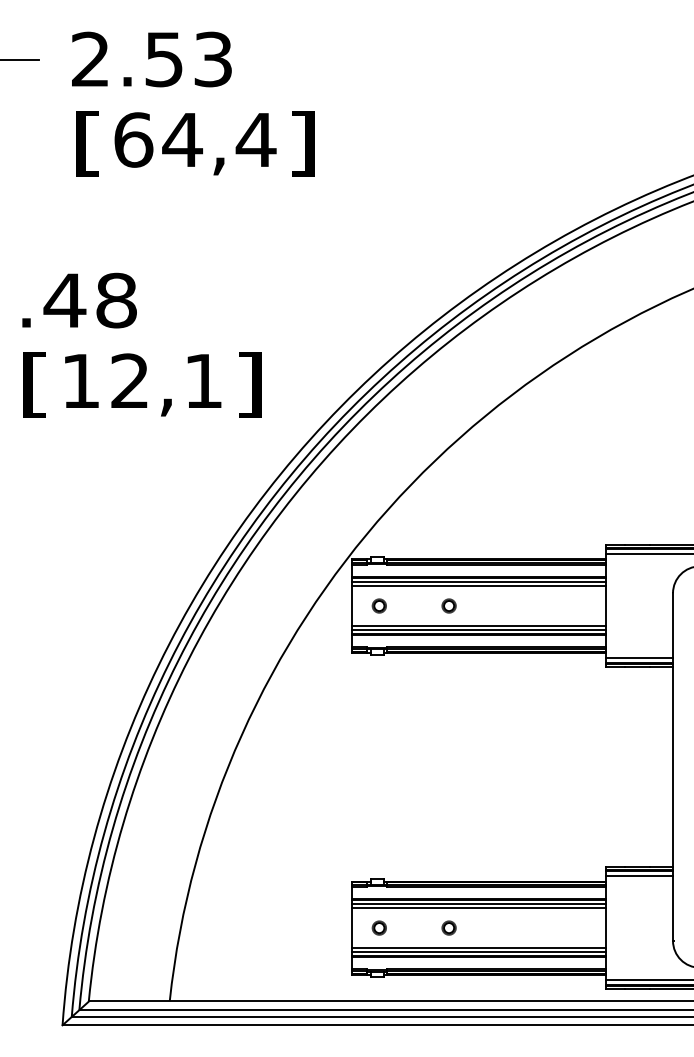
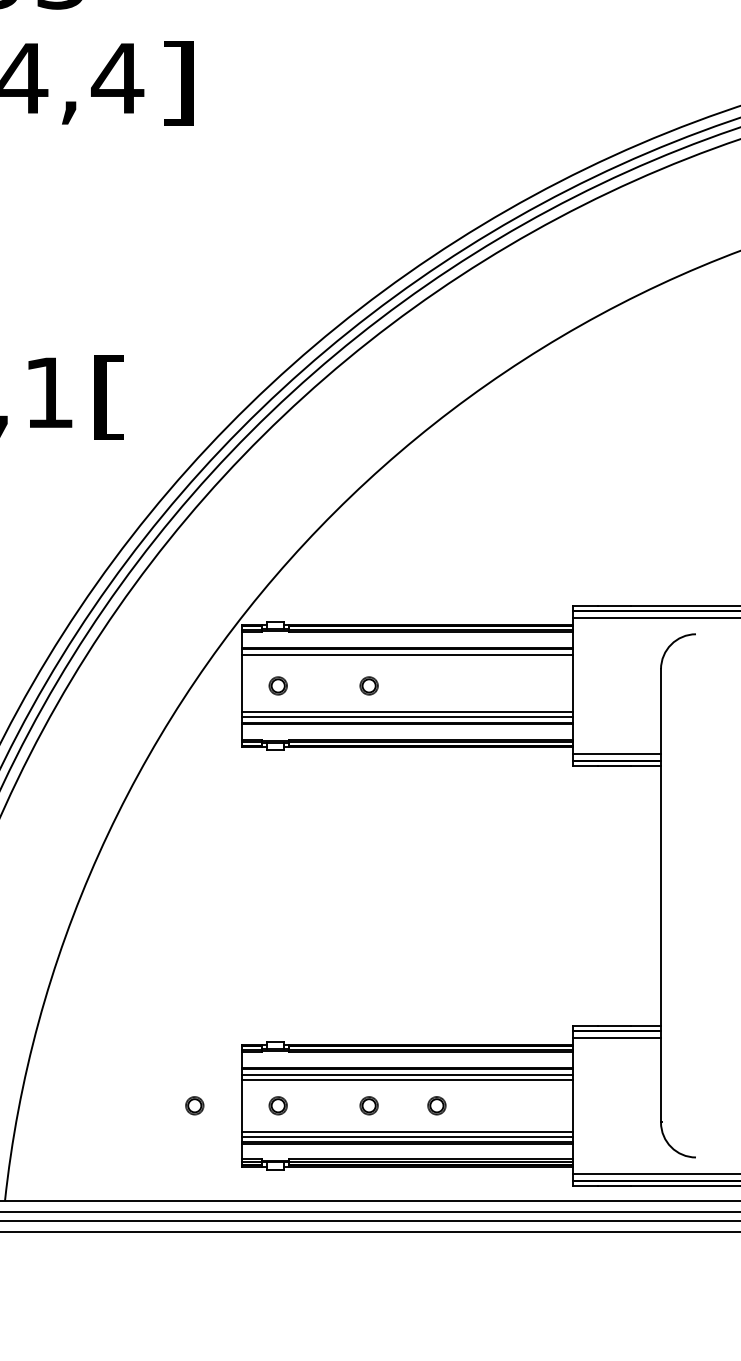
text: (249, 384) -> (108, 397), ] -> [
line: (478, 585) -> (407, 659), removed
part: (314, 927) -> (193, 1105), added
circle: (500, 927) -> (436, 1105), added

